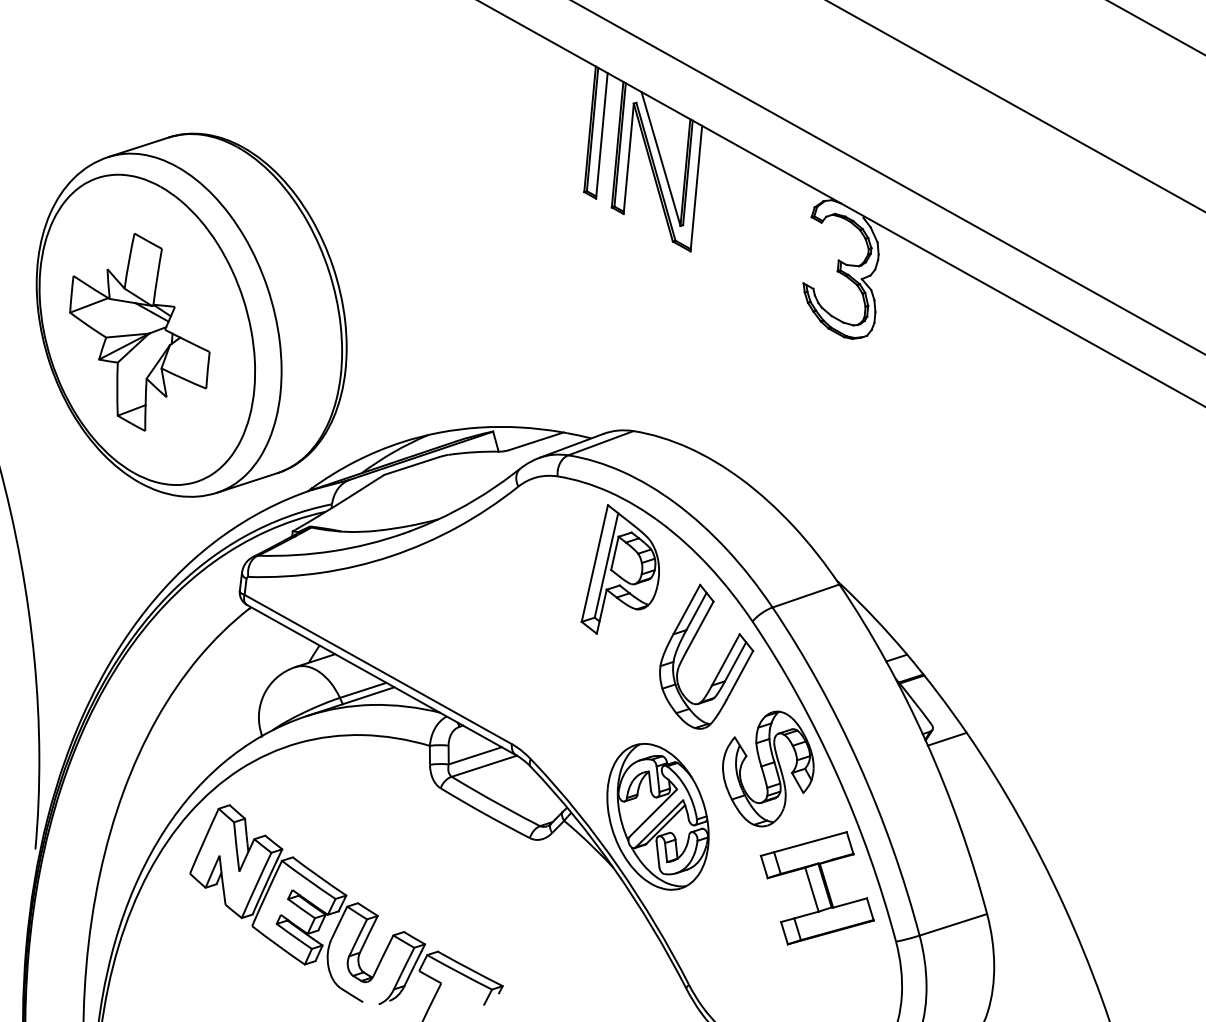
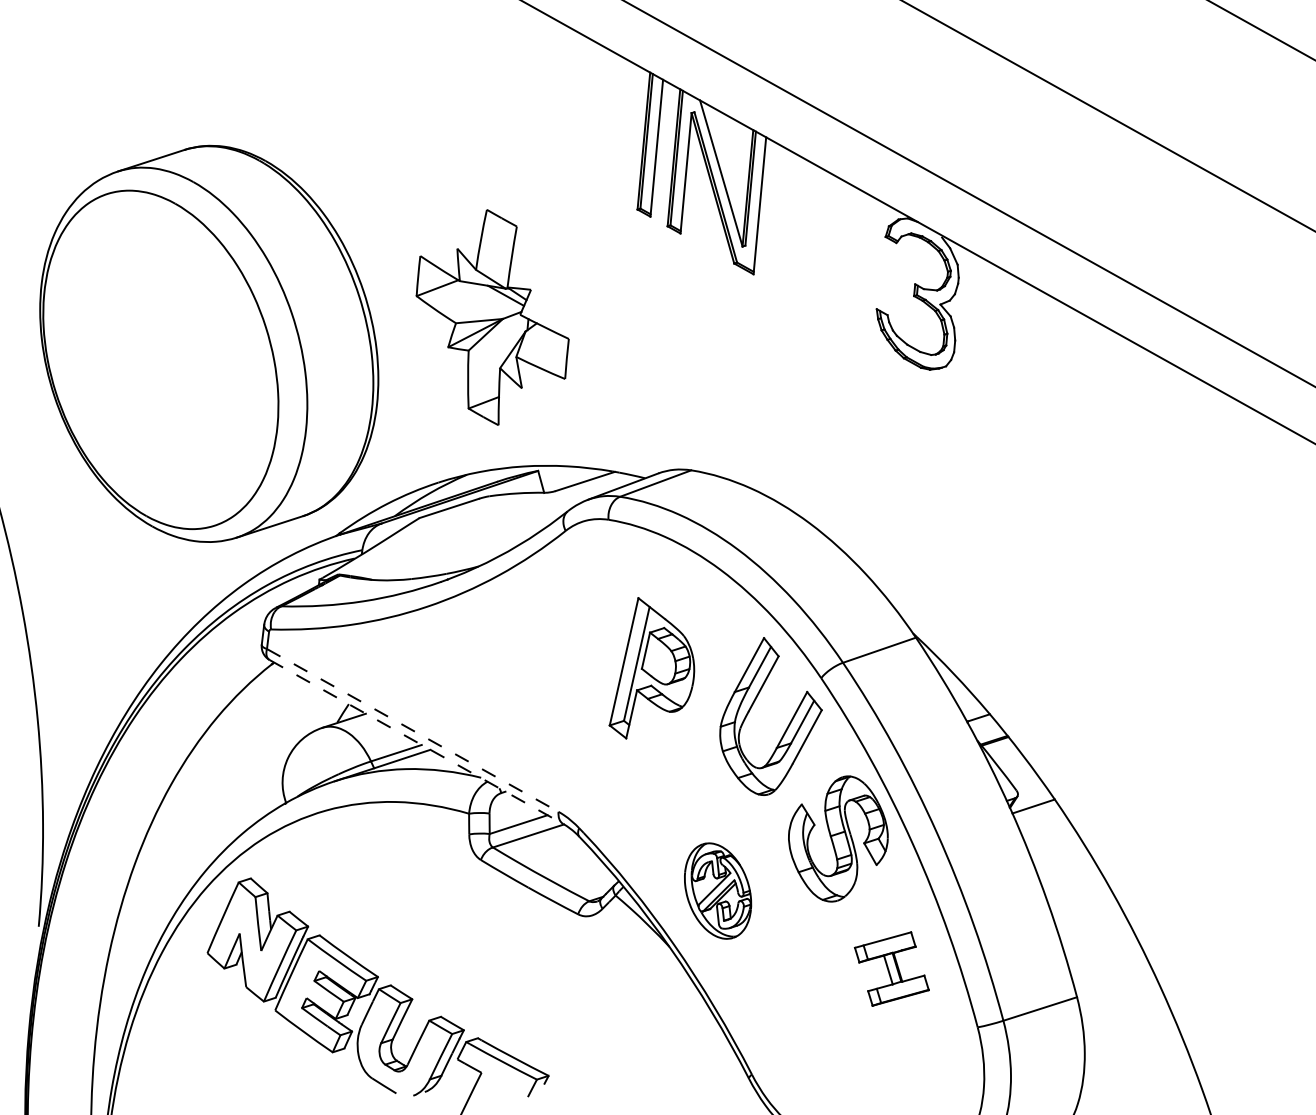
part: (139, 332) -> (492, 317), moved
part: (619, 569) -> (651, 668), moved
line: (377, 669) -> (412, 730), solid -> dashed
line: (381, 680) -> (416, 742), solid -> dashed
part: (657, 816) -> (717, 890), size x0.6
part: (817, 887) -> (891, 968), size x0.6

